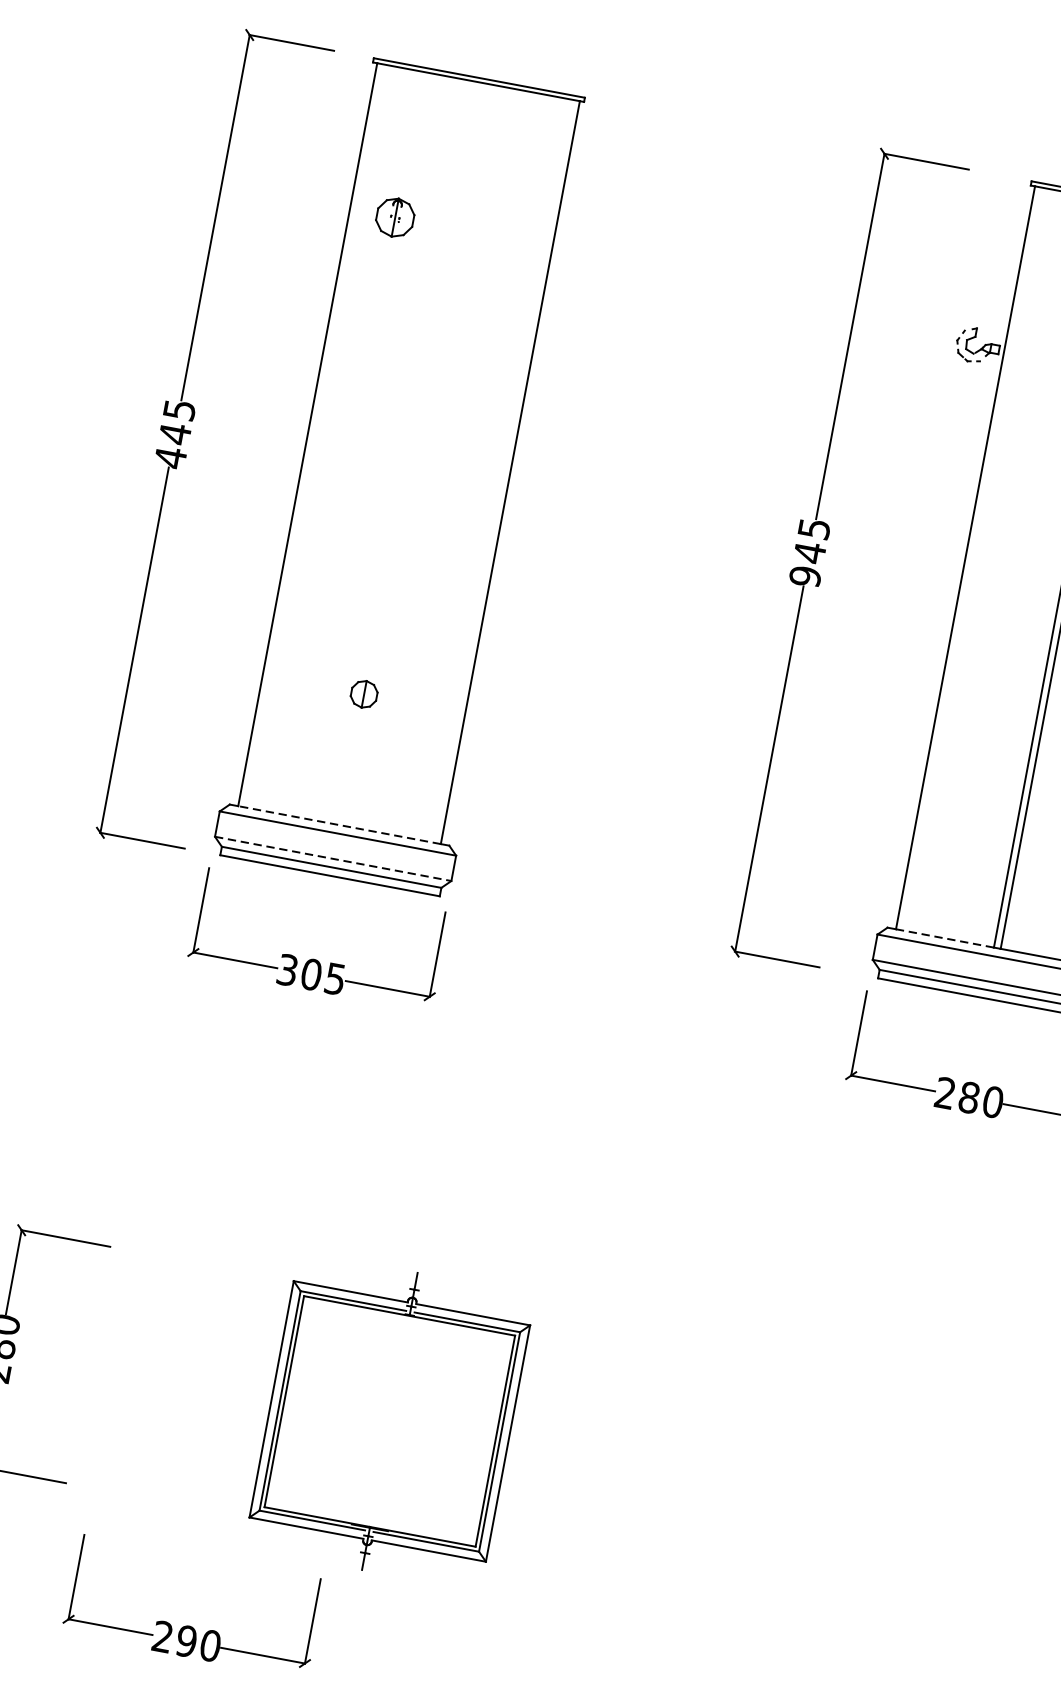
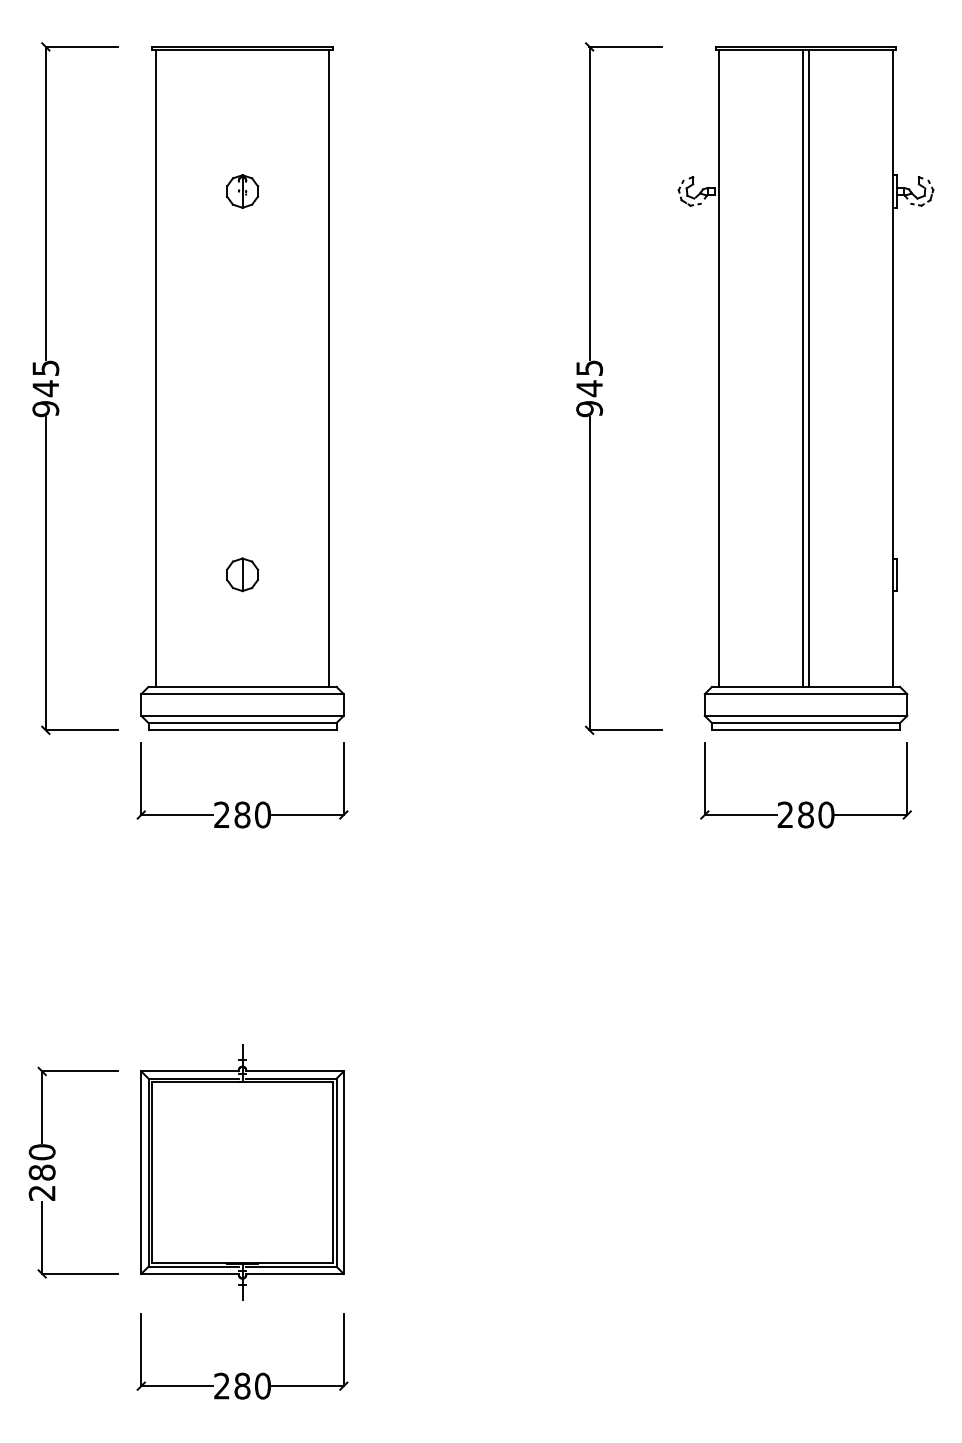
part: (395, 217) -> (242, 191), moved
text: (170, 457) -> (45, 408), 445 -> 945
part: (364, 693) -> (242, 574), size x1.43
line: (339, 824) -> (242, 686), dashed -> solid
line: (334, 858) -> (243, 715), dashed -> solid
line: (945, 938) -> (761, 686), dashed -> solid
text: (311, 974) -> (242, 814), 305 -> 280
part: (389, 1421) -> (242, 1172), moved
text: (186, 1641) -> (242, 1386), 290 -> 280

